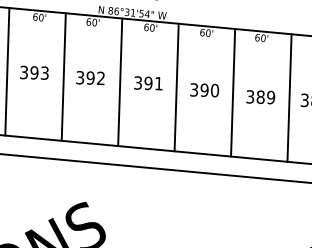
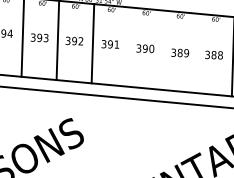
line: (175, 86) -> (127, 46), removed
line: (232, 91) -> (162, 49), removed
line: (288, 98) -> (197, 53), removed

